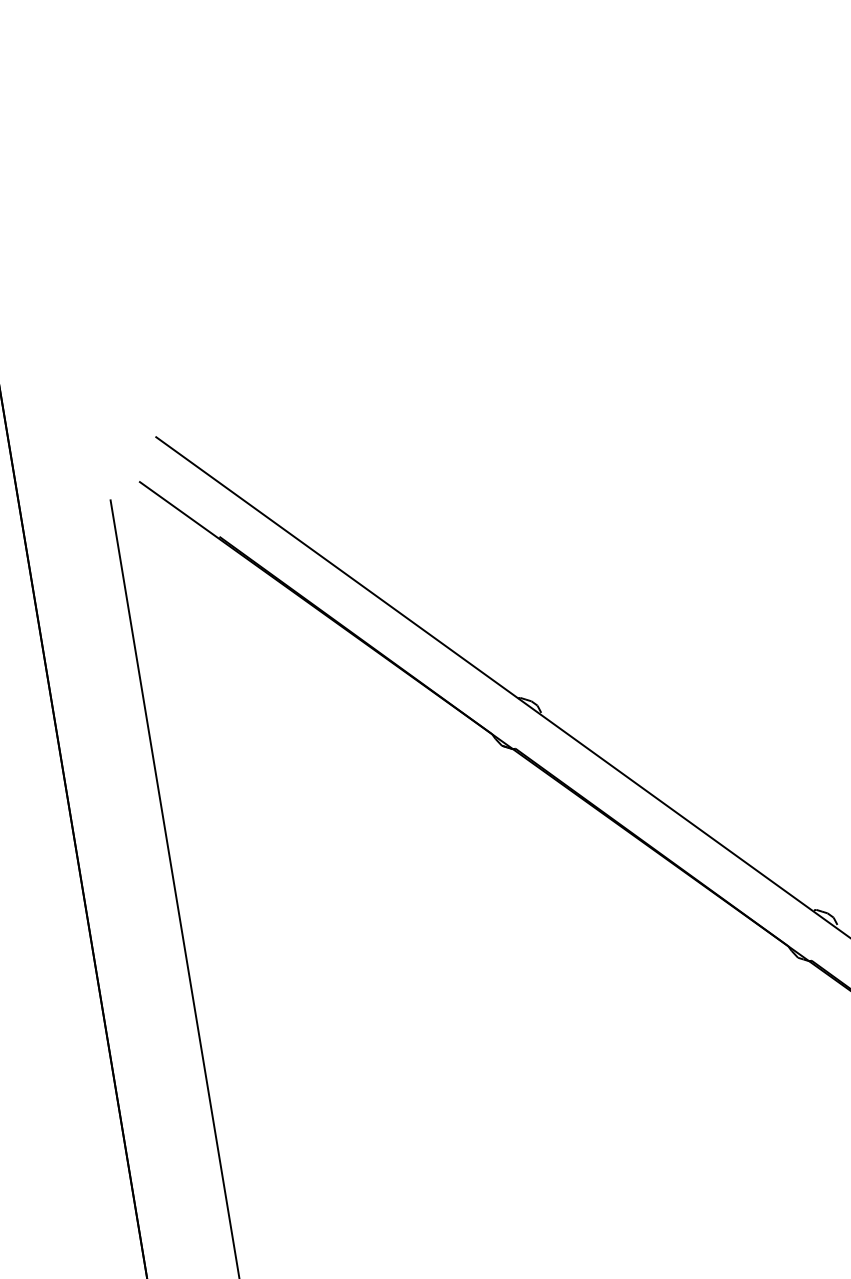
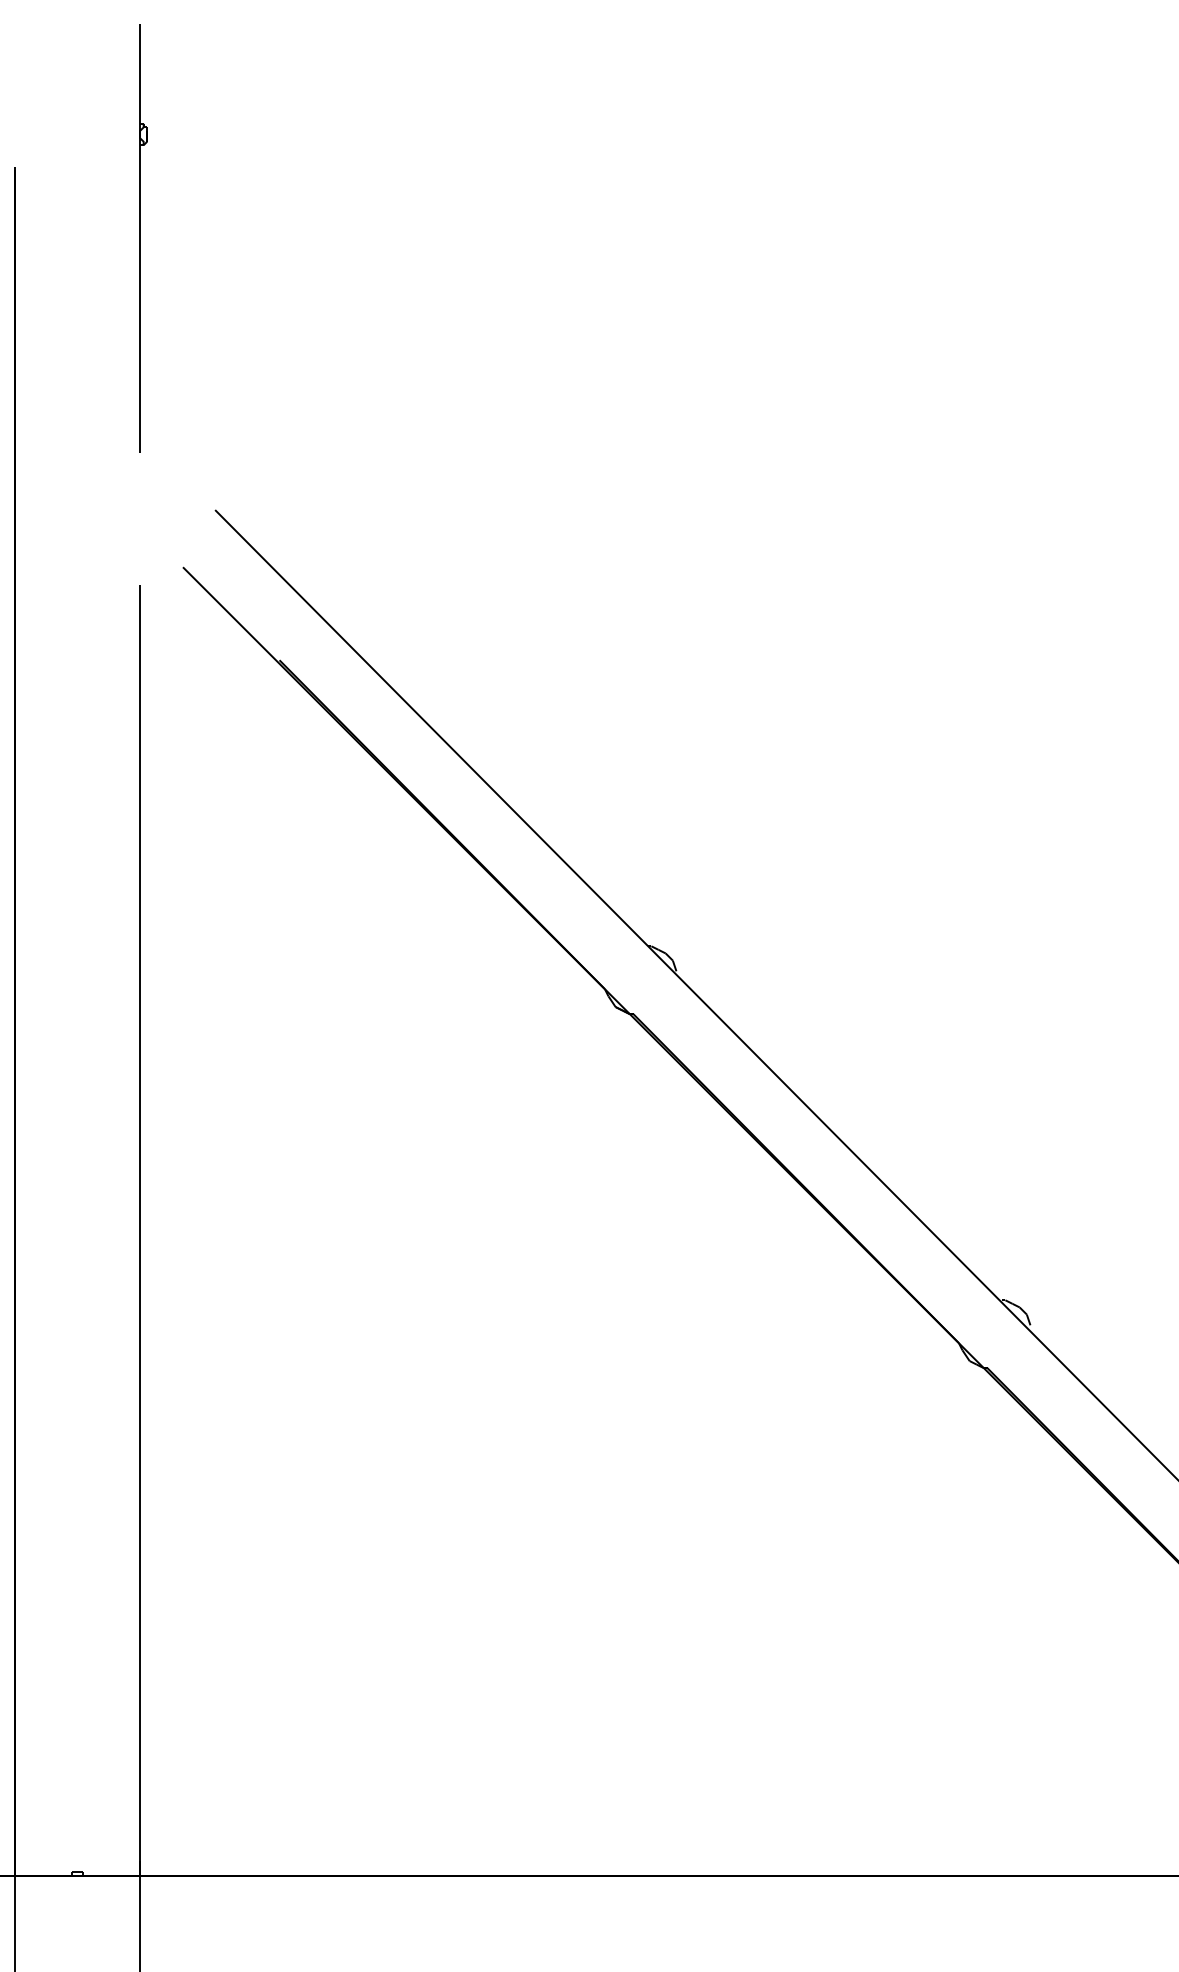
part: (71, 250) -> (143, 238), added

